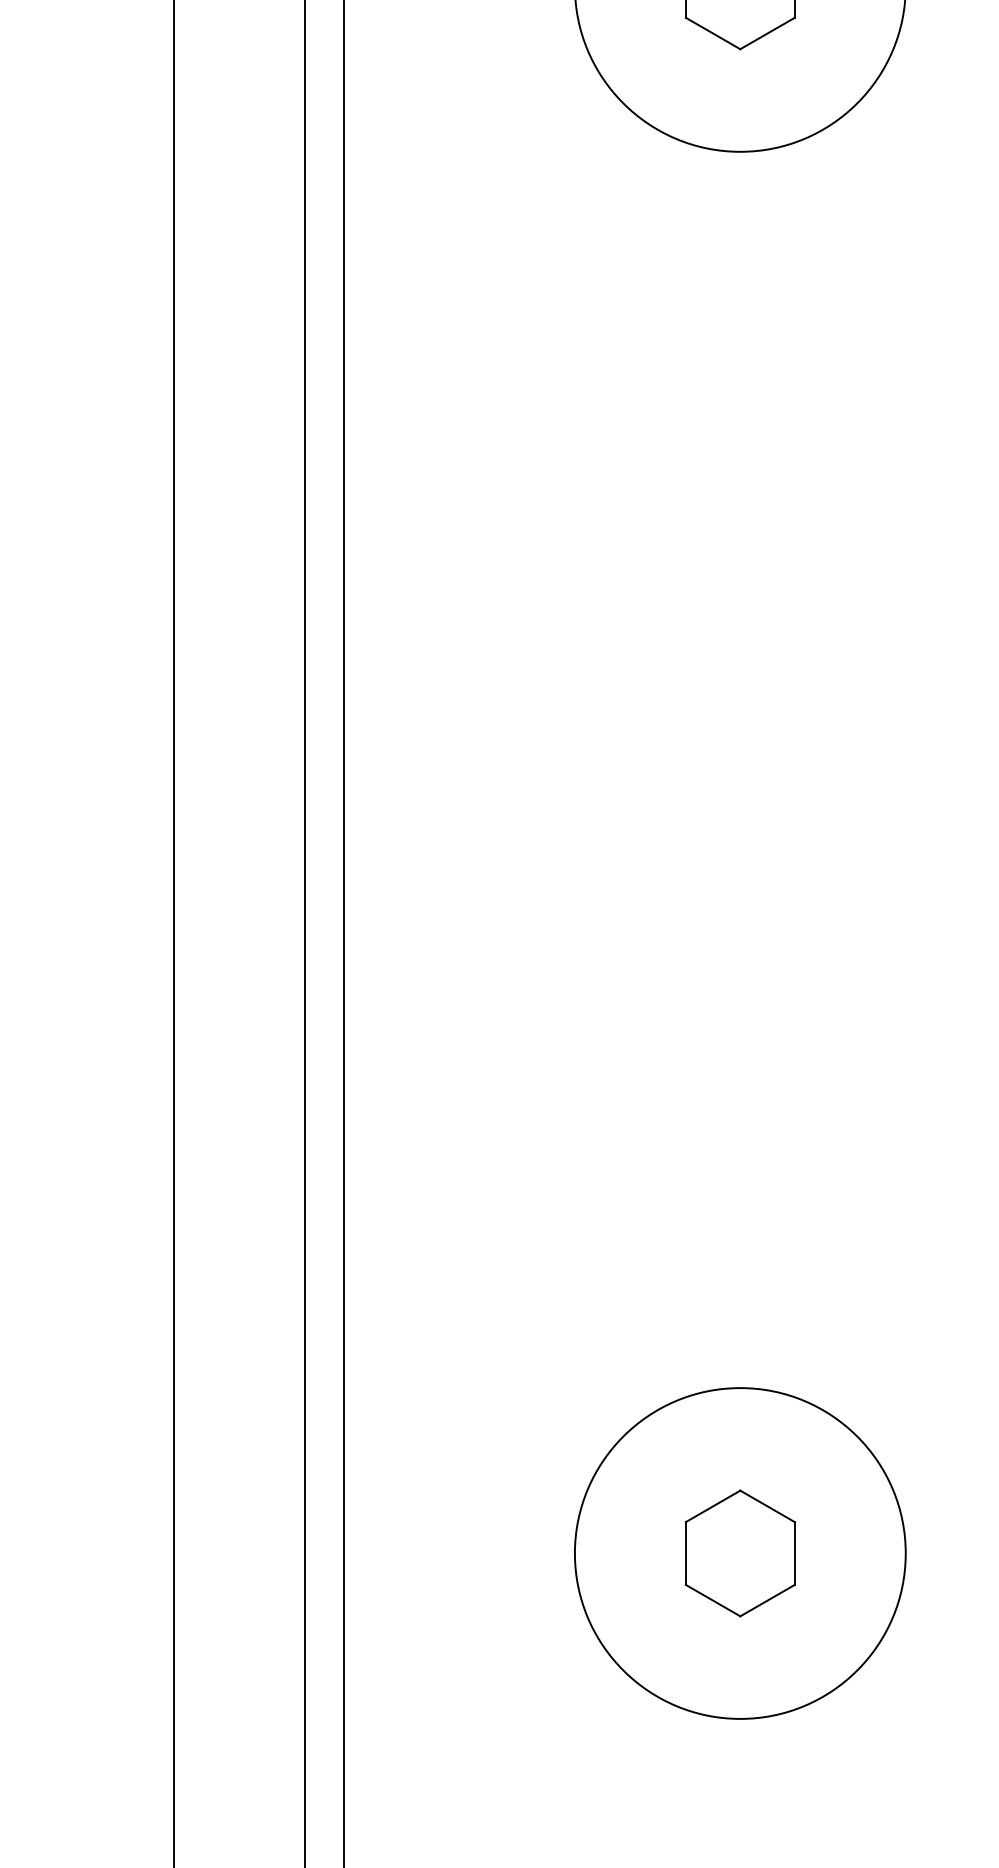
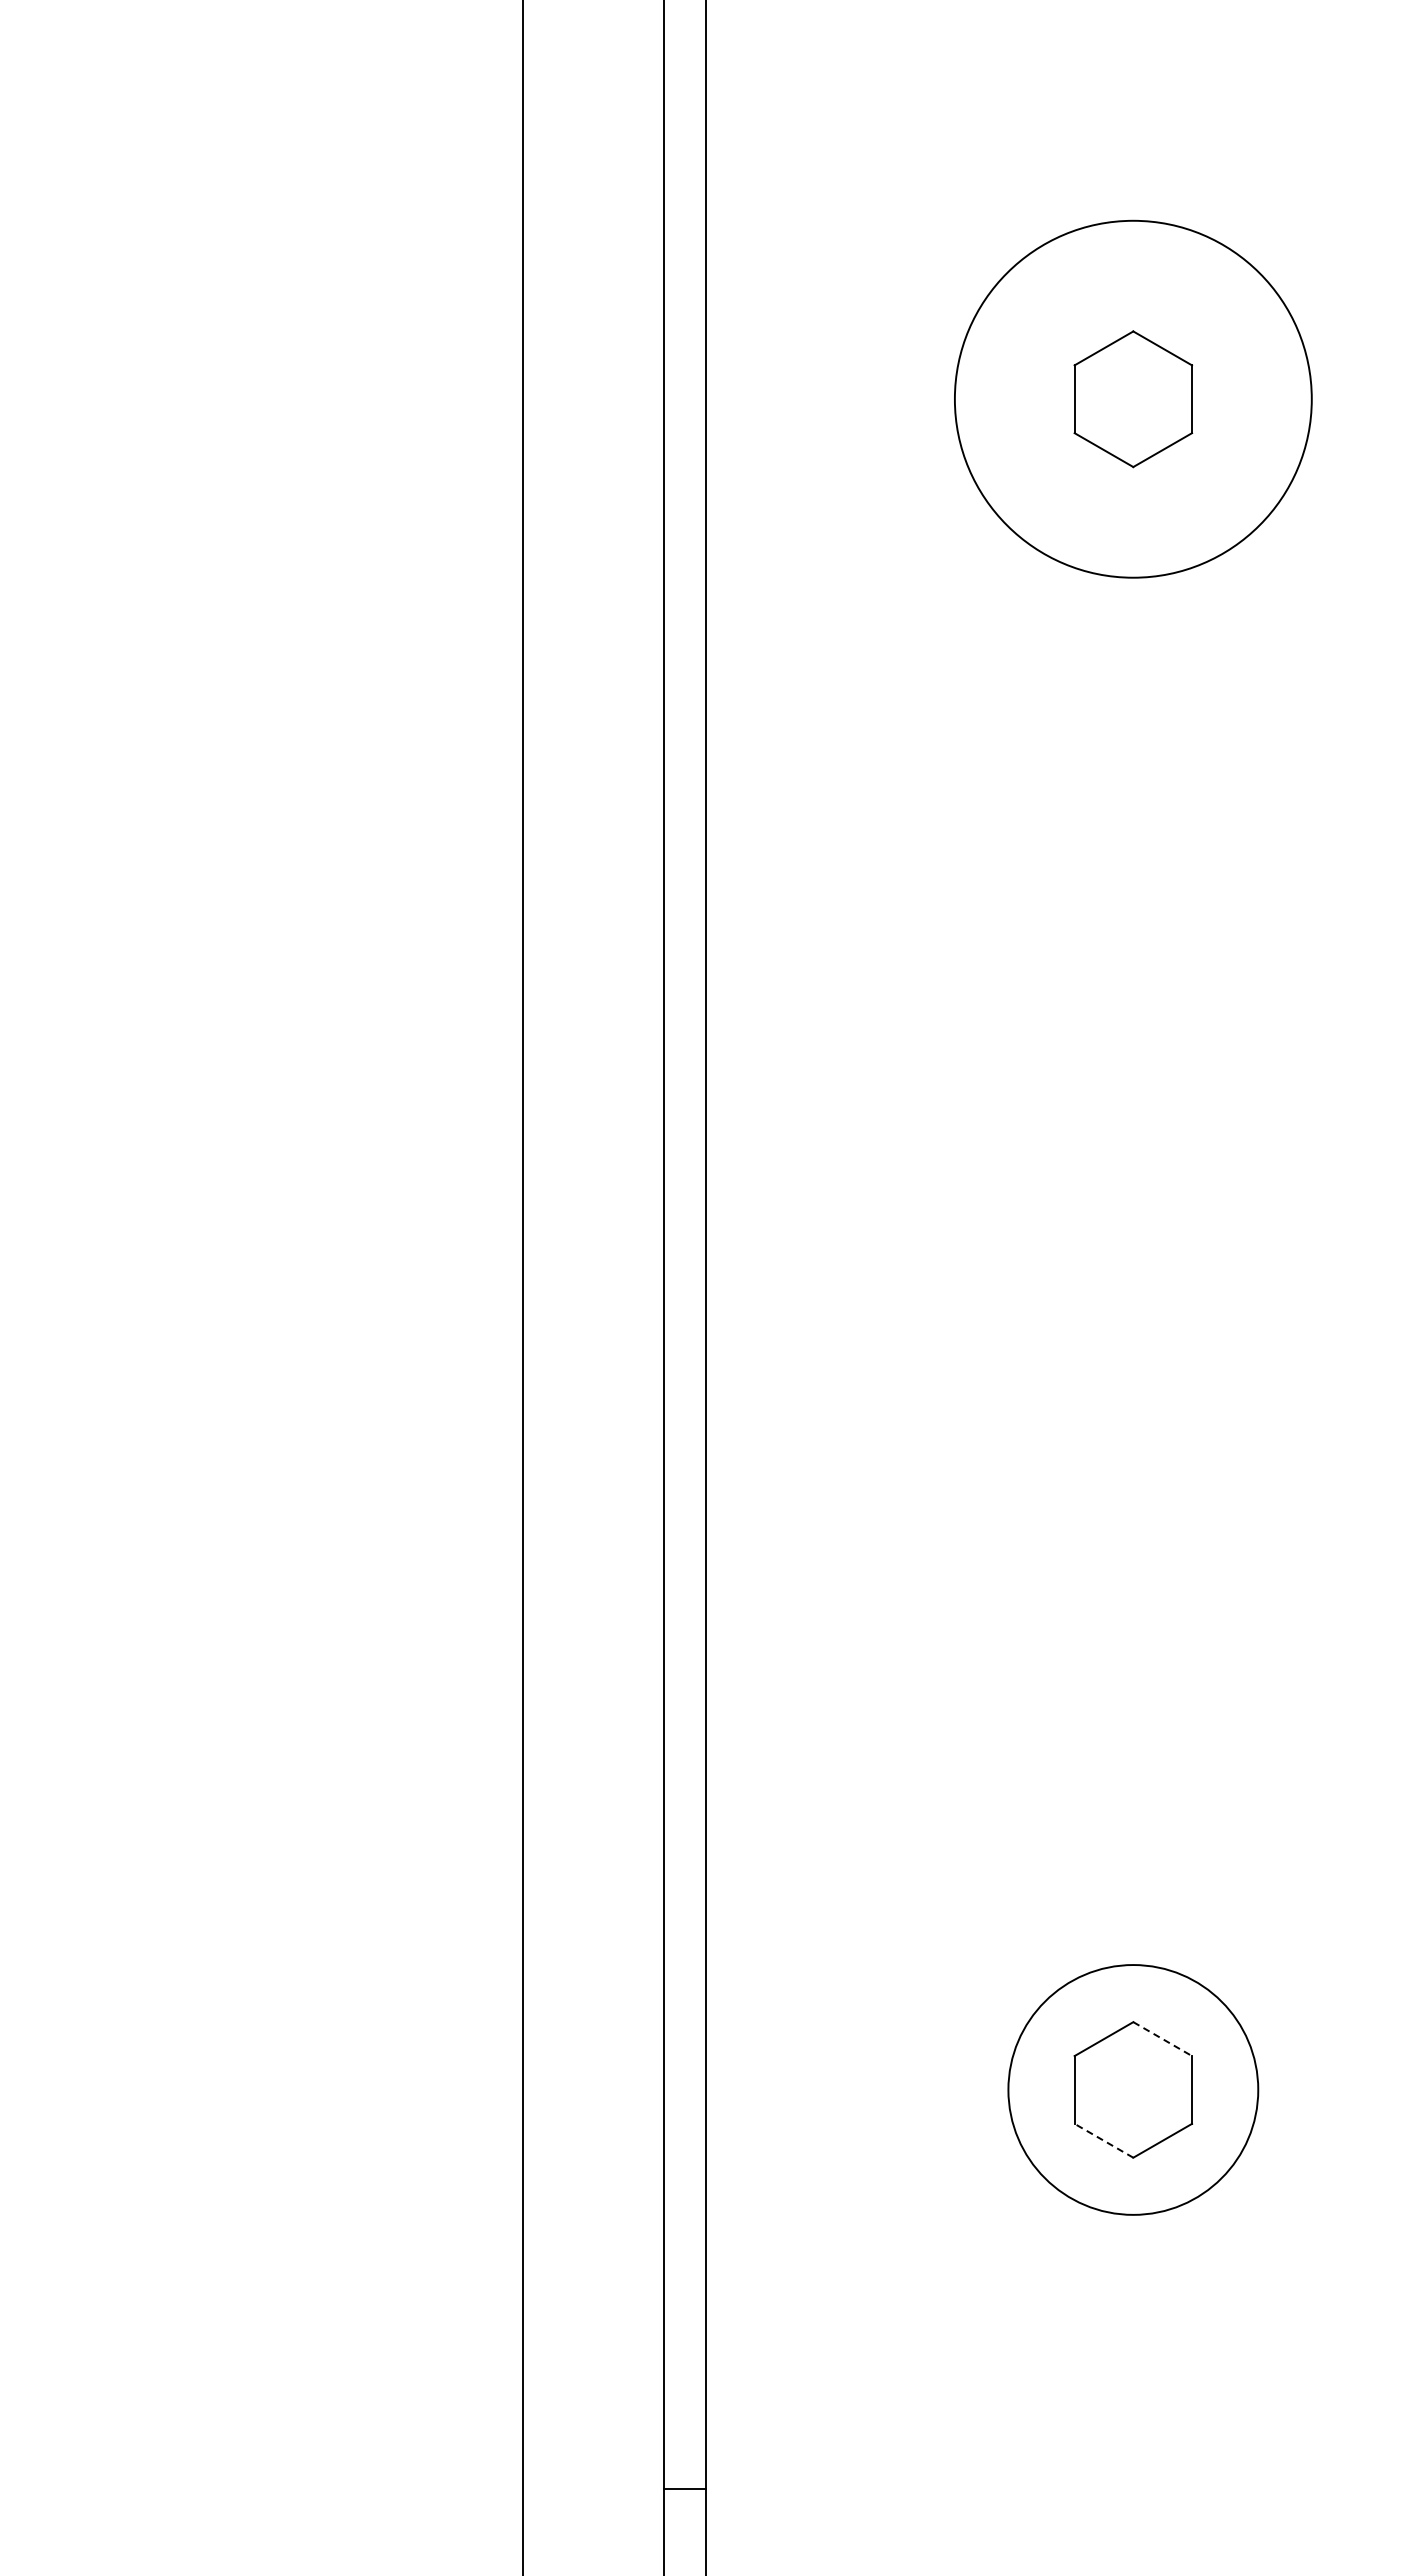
line: (767, 1506) -> (1162, 2039), solid -> dashed
circle: (739, 1553) -> (1132, 2089), size x0.7
line: (712, 1600) -> (1103, 2140), solid -> dashed

